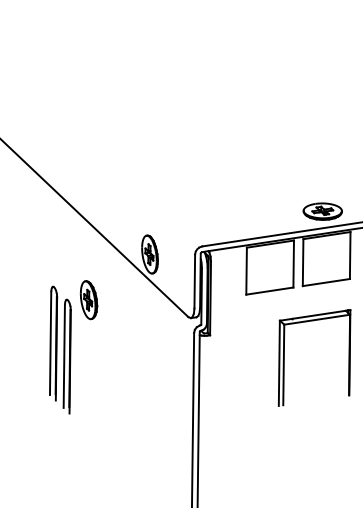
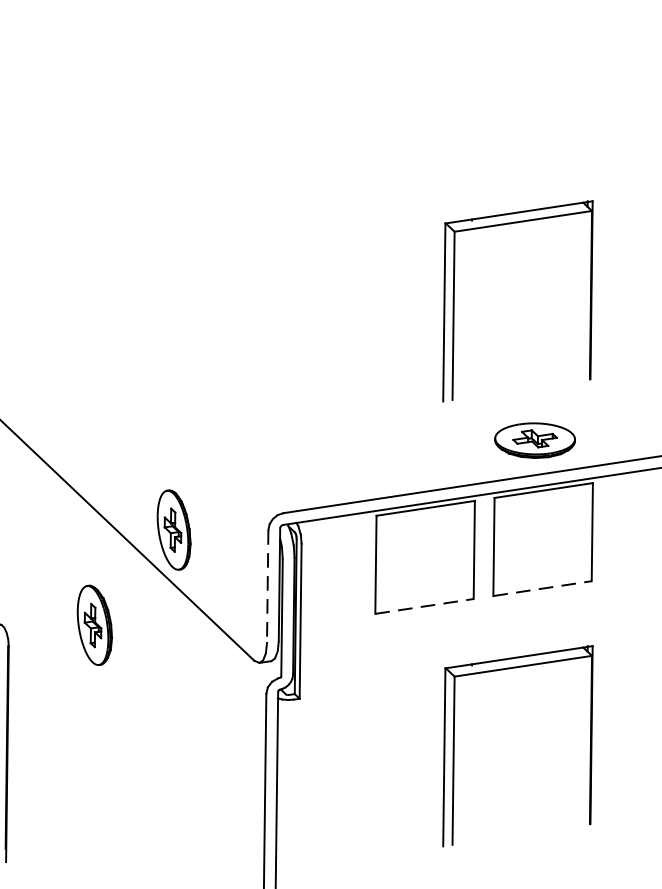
part: (284, 144) -> (455, 300), added
line: (194, 282) -> (267, 588), solid -> dashed
line: (326, 282) -> (542, 588), solid -> dashed
line: (269, 291) -> (423, 607), solid -> dashed
part: (89, 300) -> (95, 626), moved

